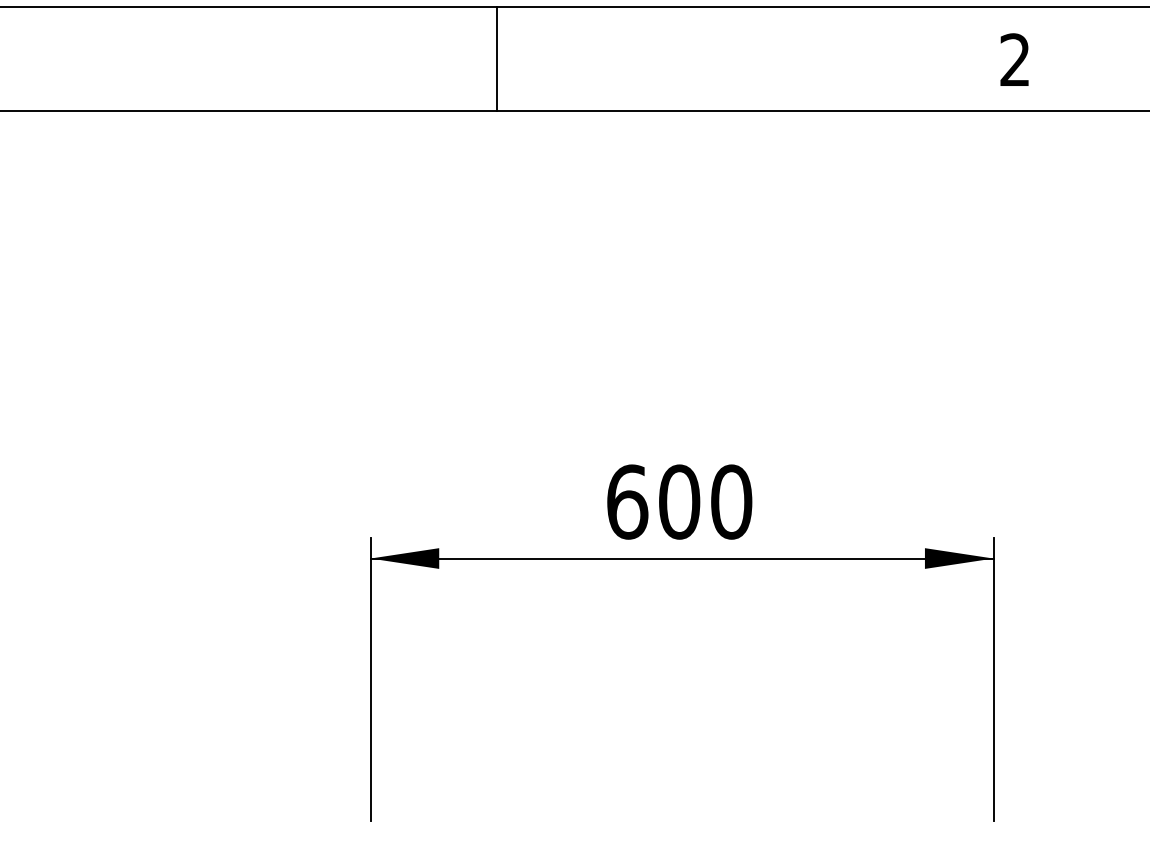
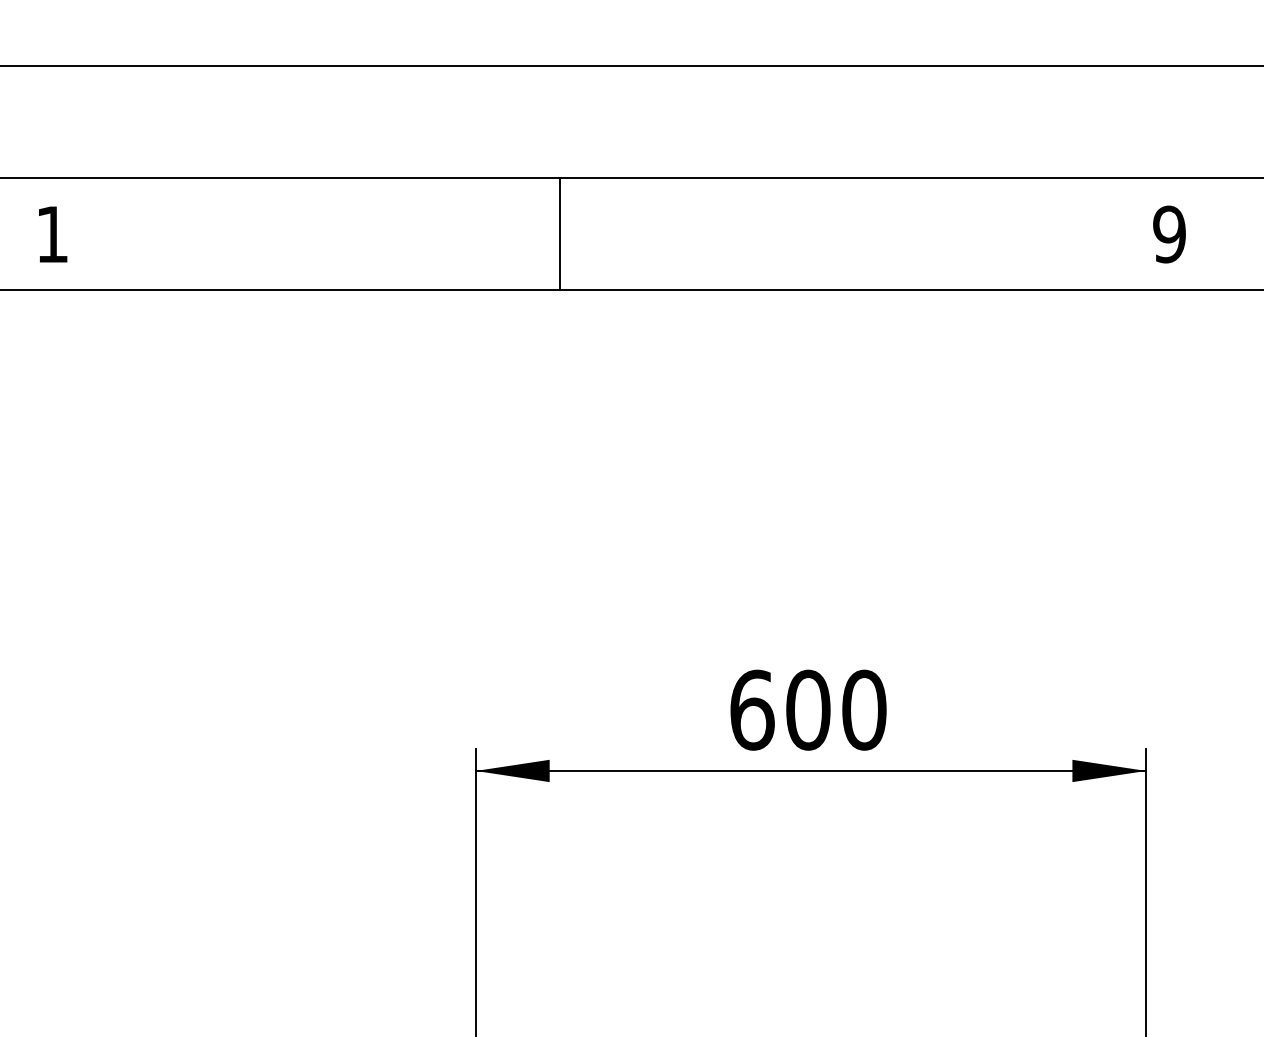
line: (496, 59) -> (559, 233), moved
text: (1015, 60) -> (1169, 234), 2 -> 9

